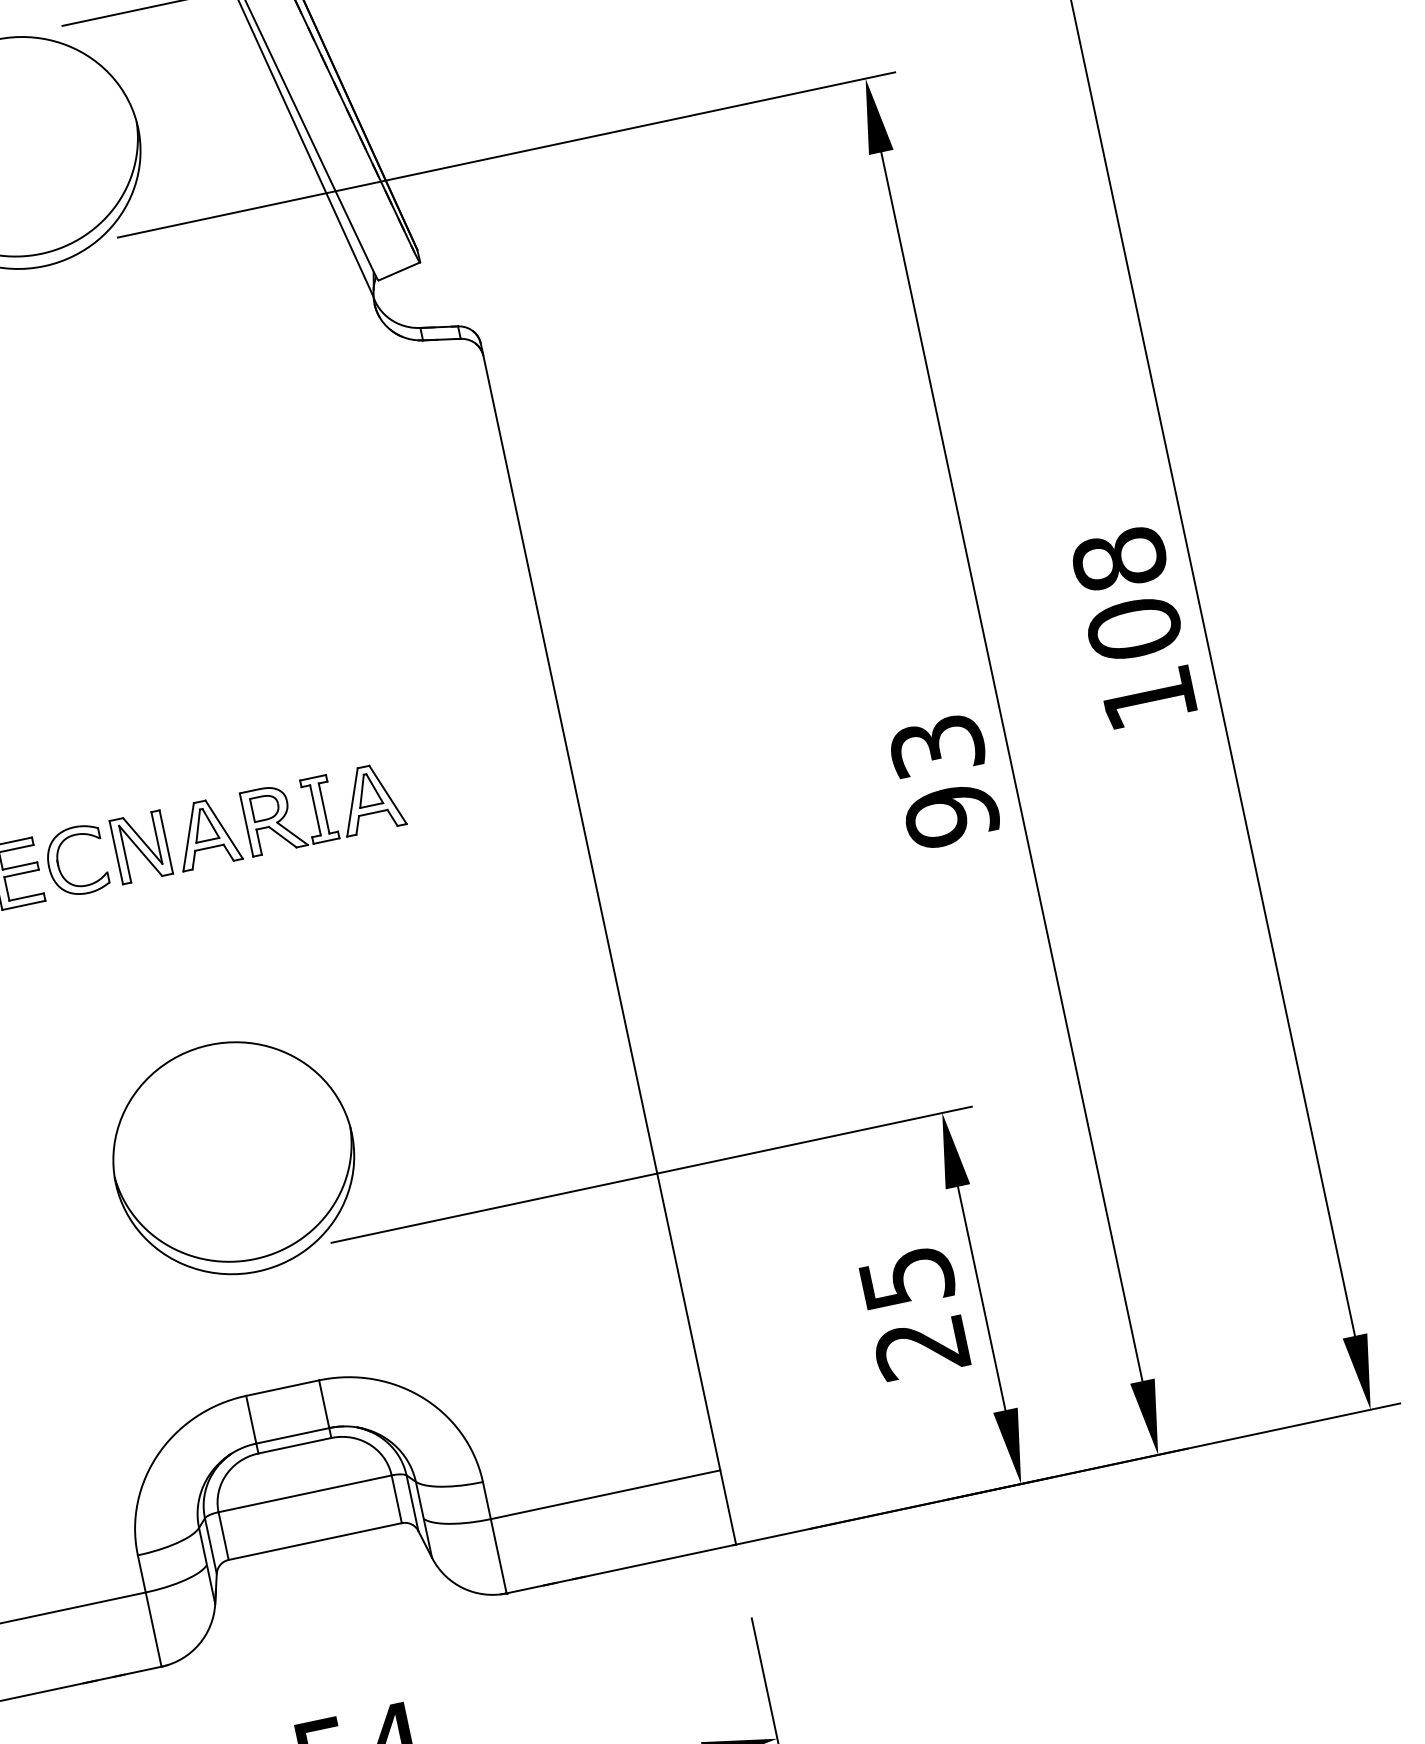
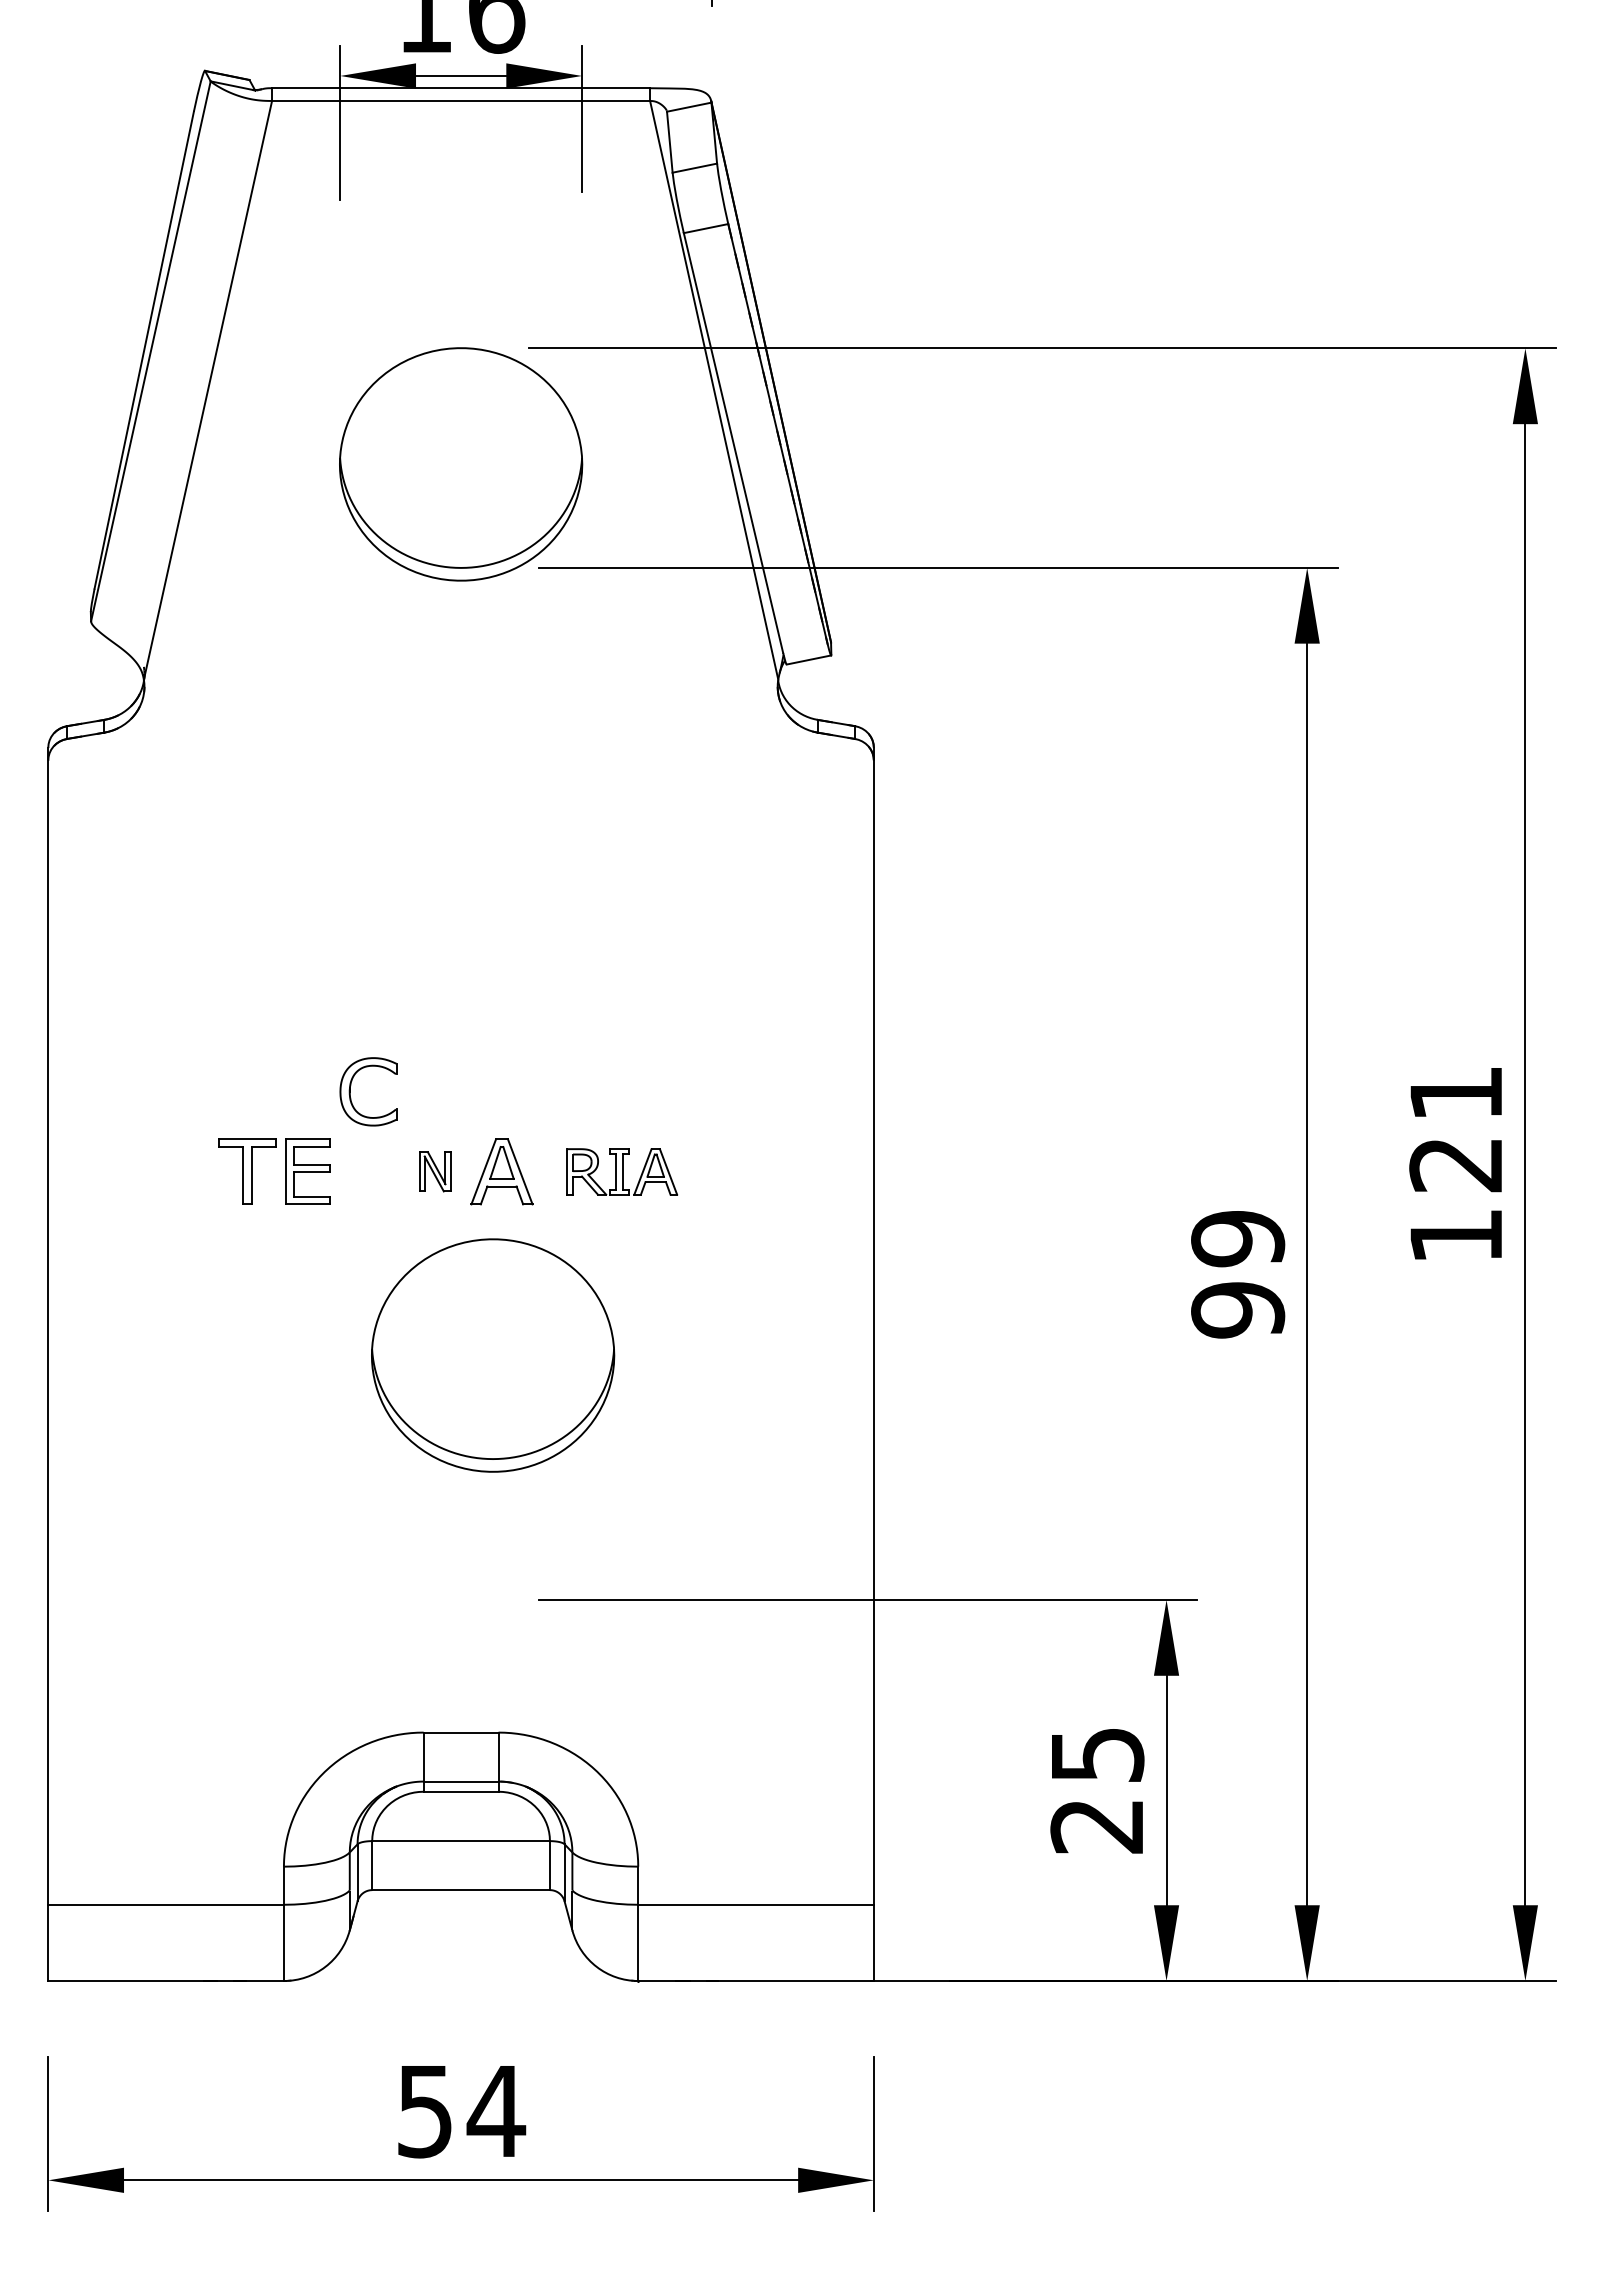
text: (1127, 593) -> (1456, 1128), 108 -> 121
text: (937, 746) -> (1238, 1239), 93 -> 99
part: (322, 808) -> (621, 1171), size x0.7
part: (140, 847) -> (434, 1171), size x0.6
part: (58, 864) -> (350, 1091), moved
part: (234, 1158) -> (493, 1355), moved

